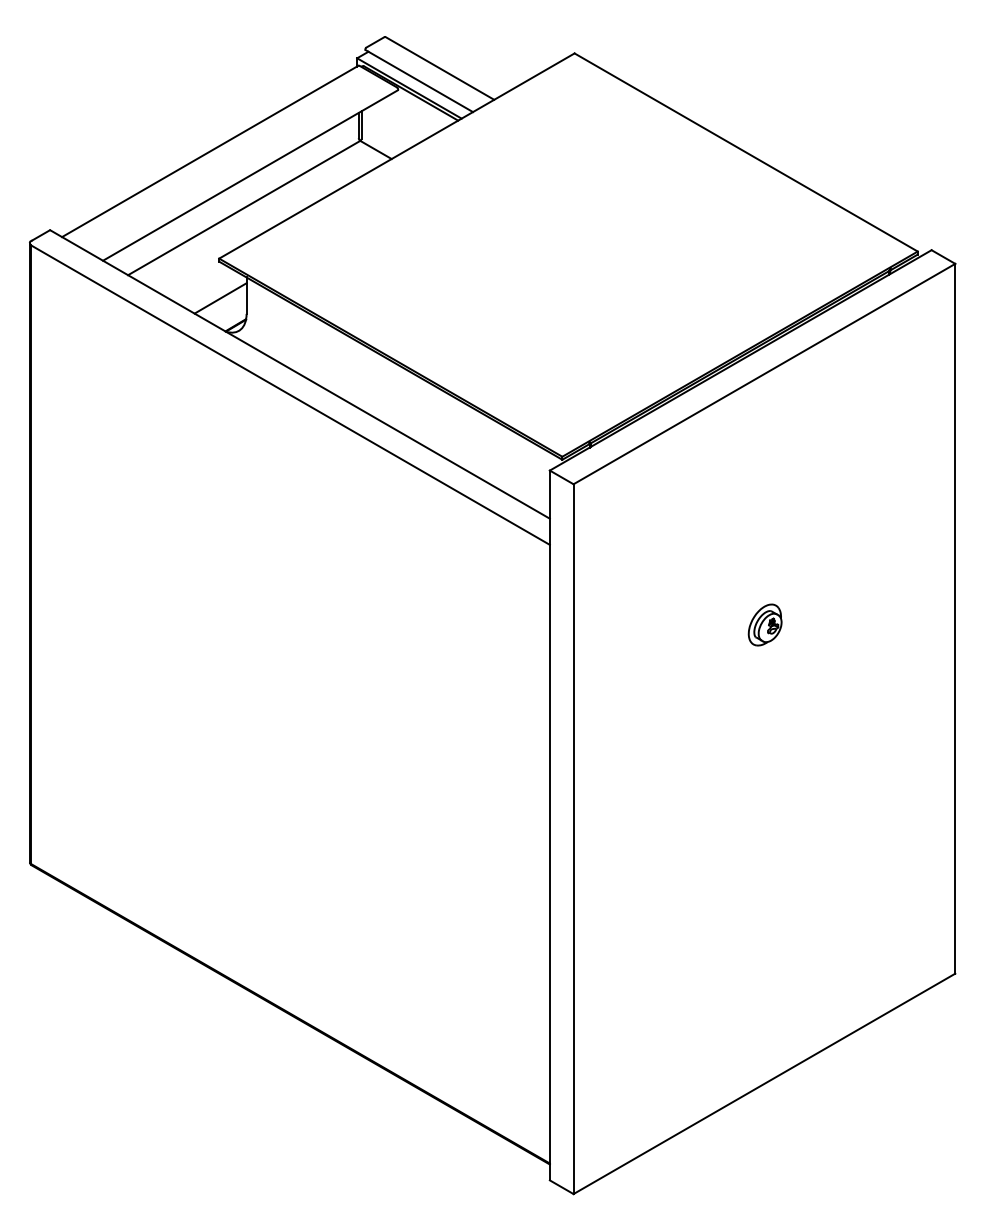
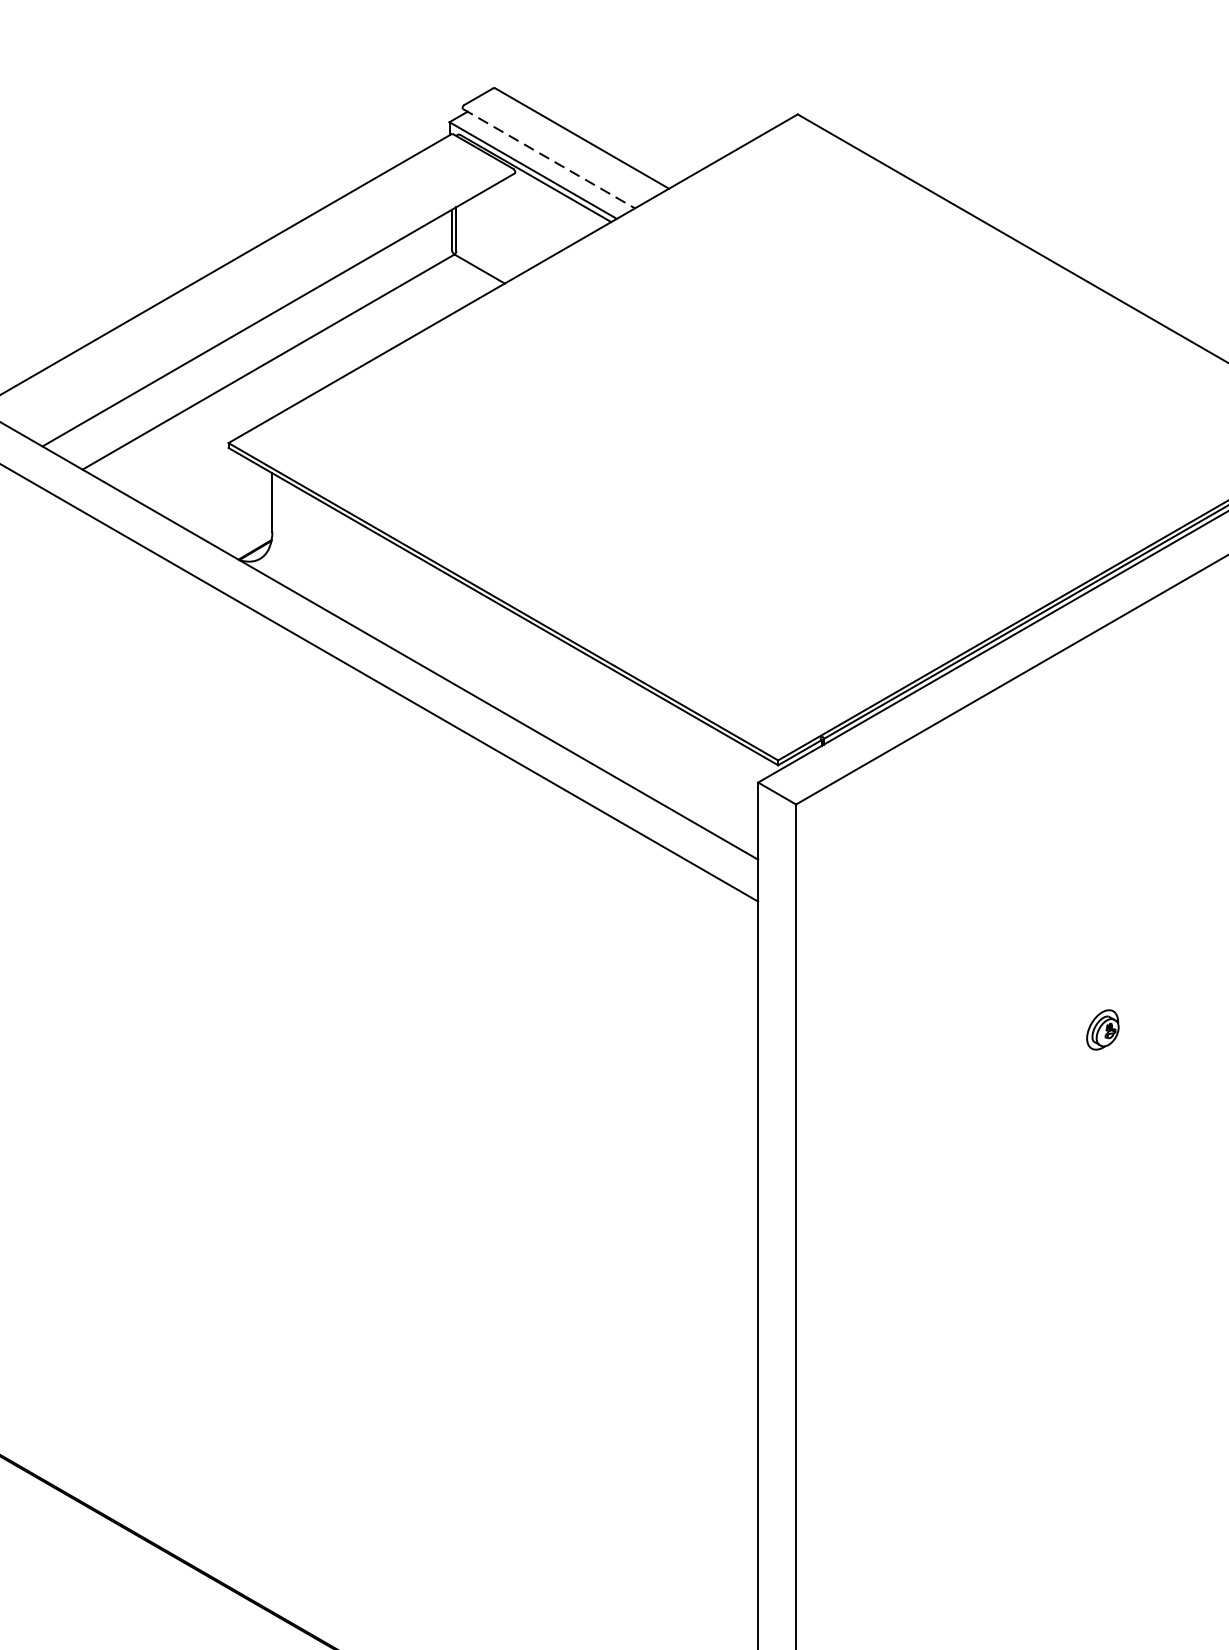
line: (419, 81) -> (549, 159), solid -> dashed
line: (220, 298) -> (230, 506), removed
part: (764, 624) -> (1101, 1029), size x0.6

